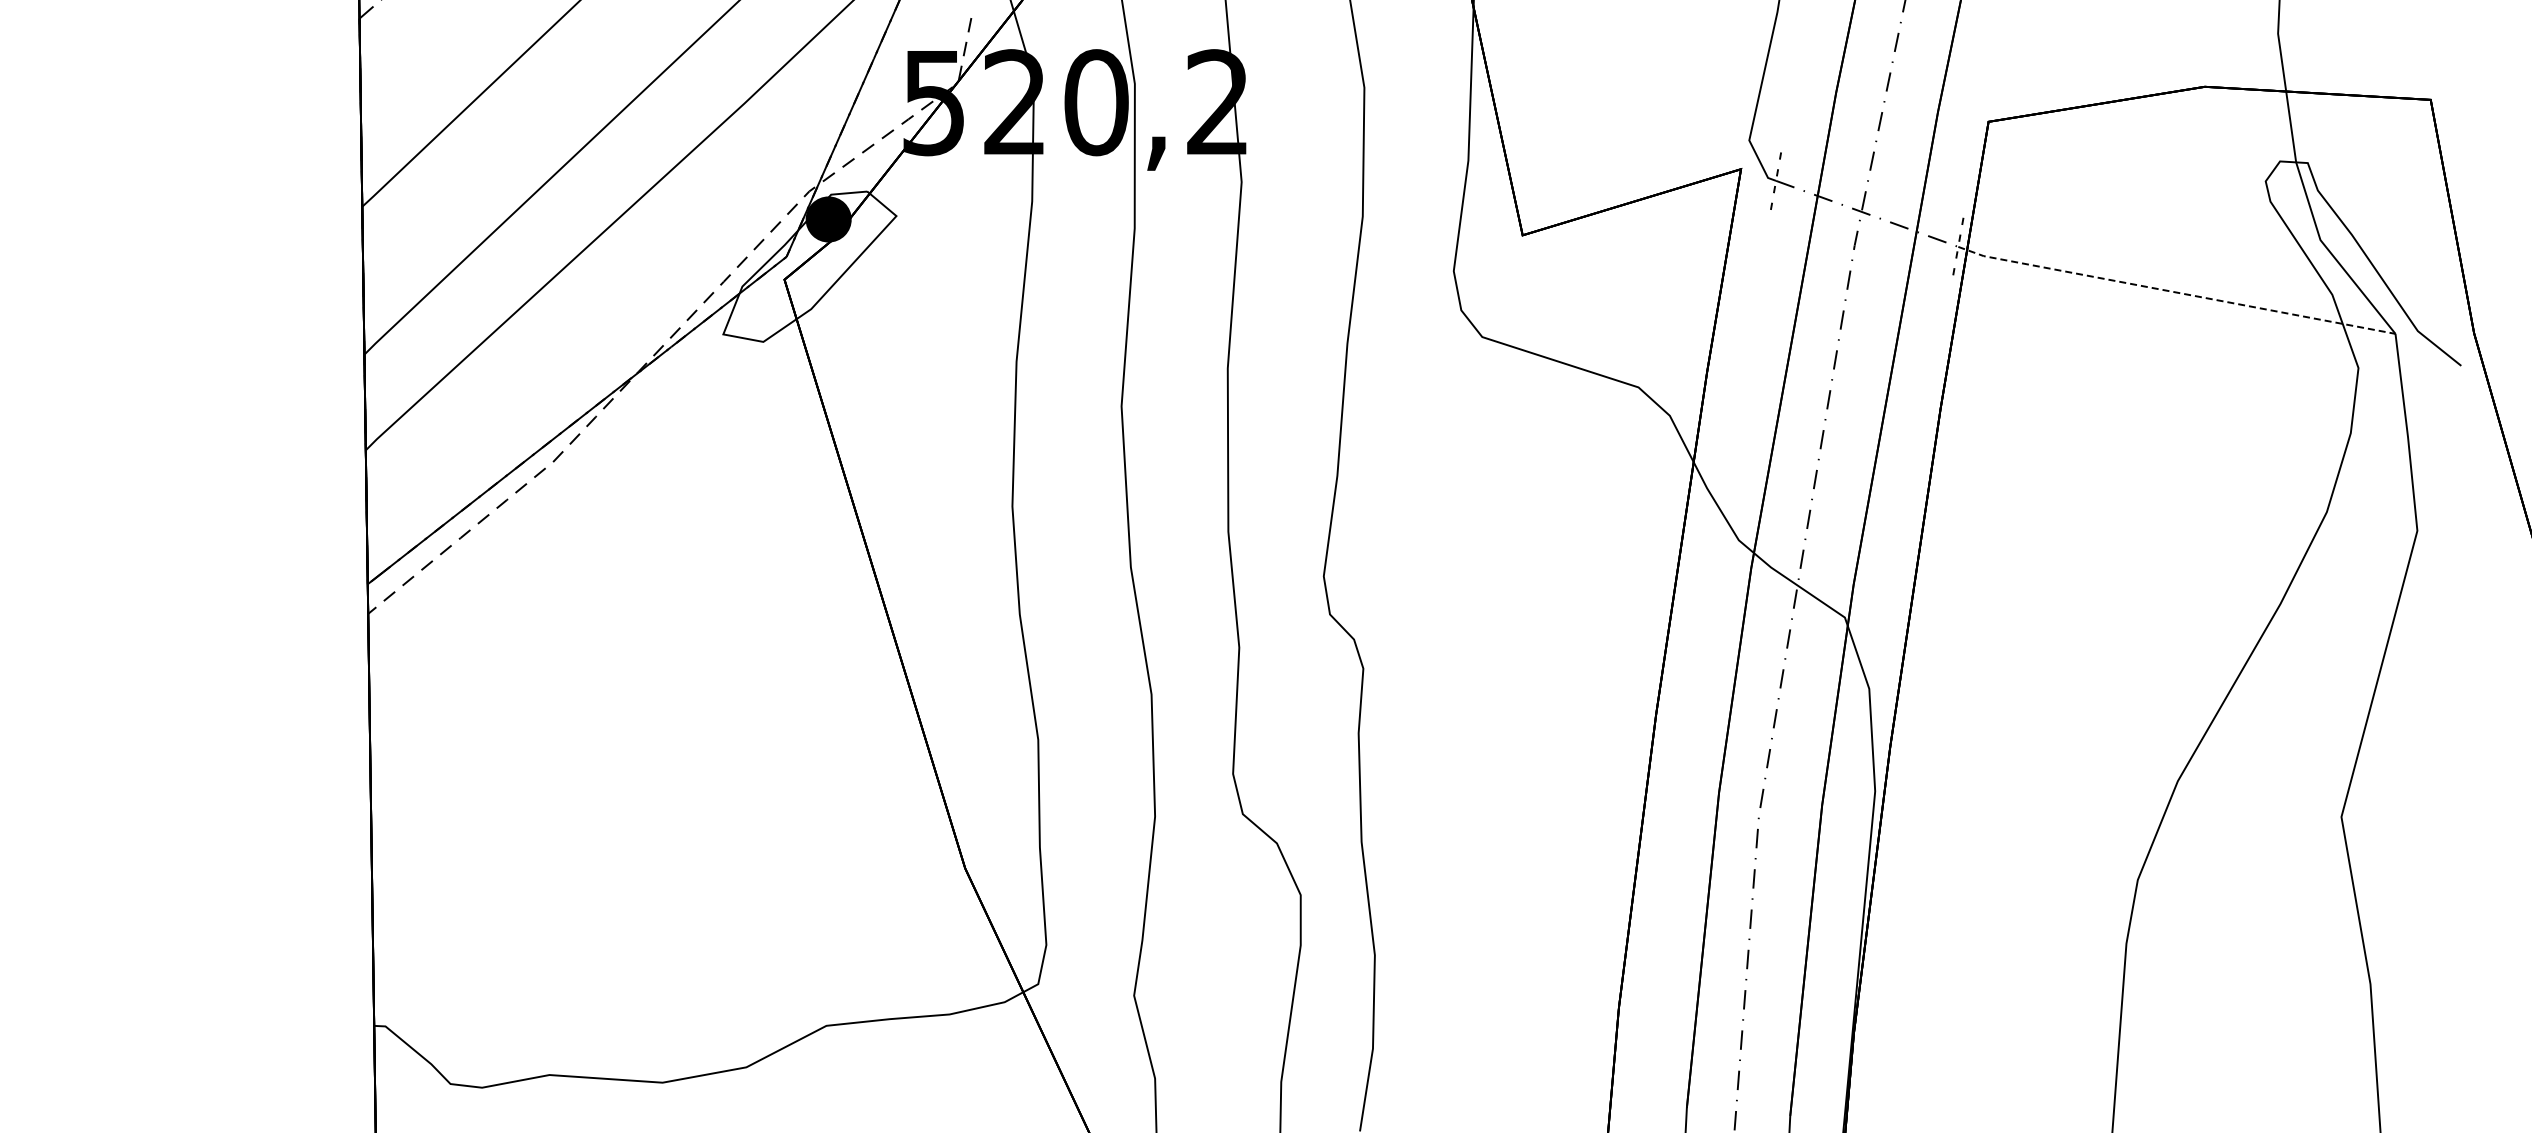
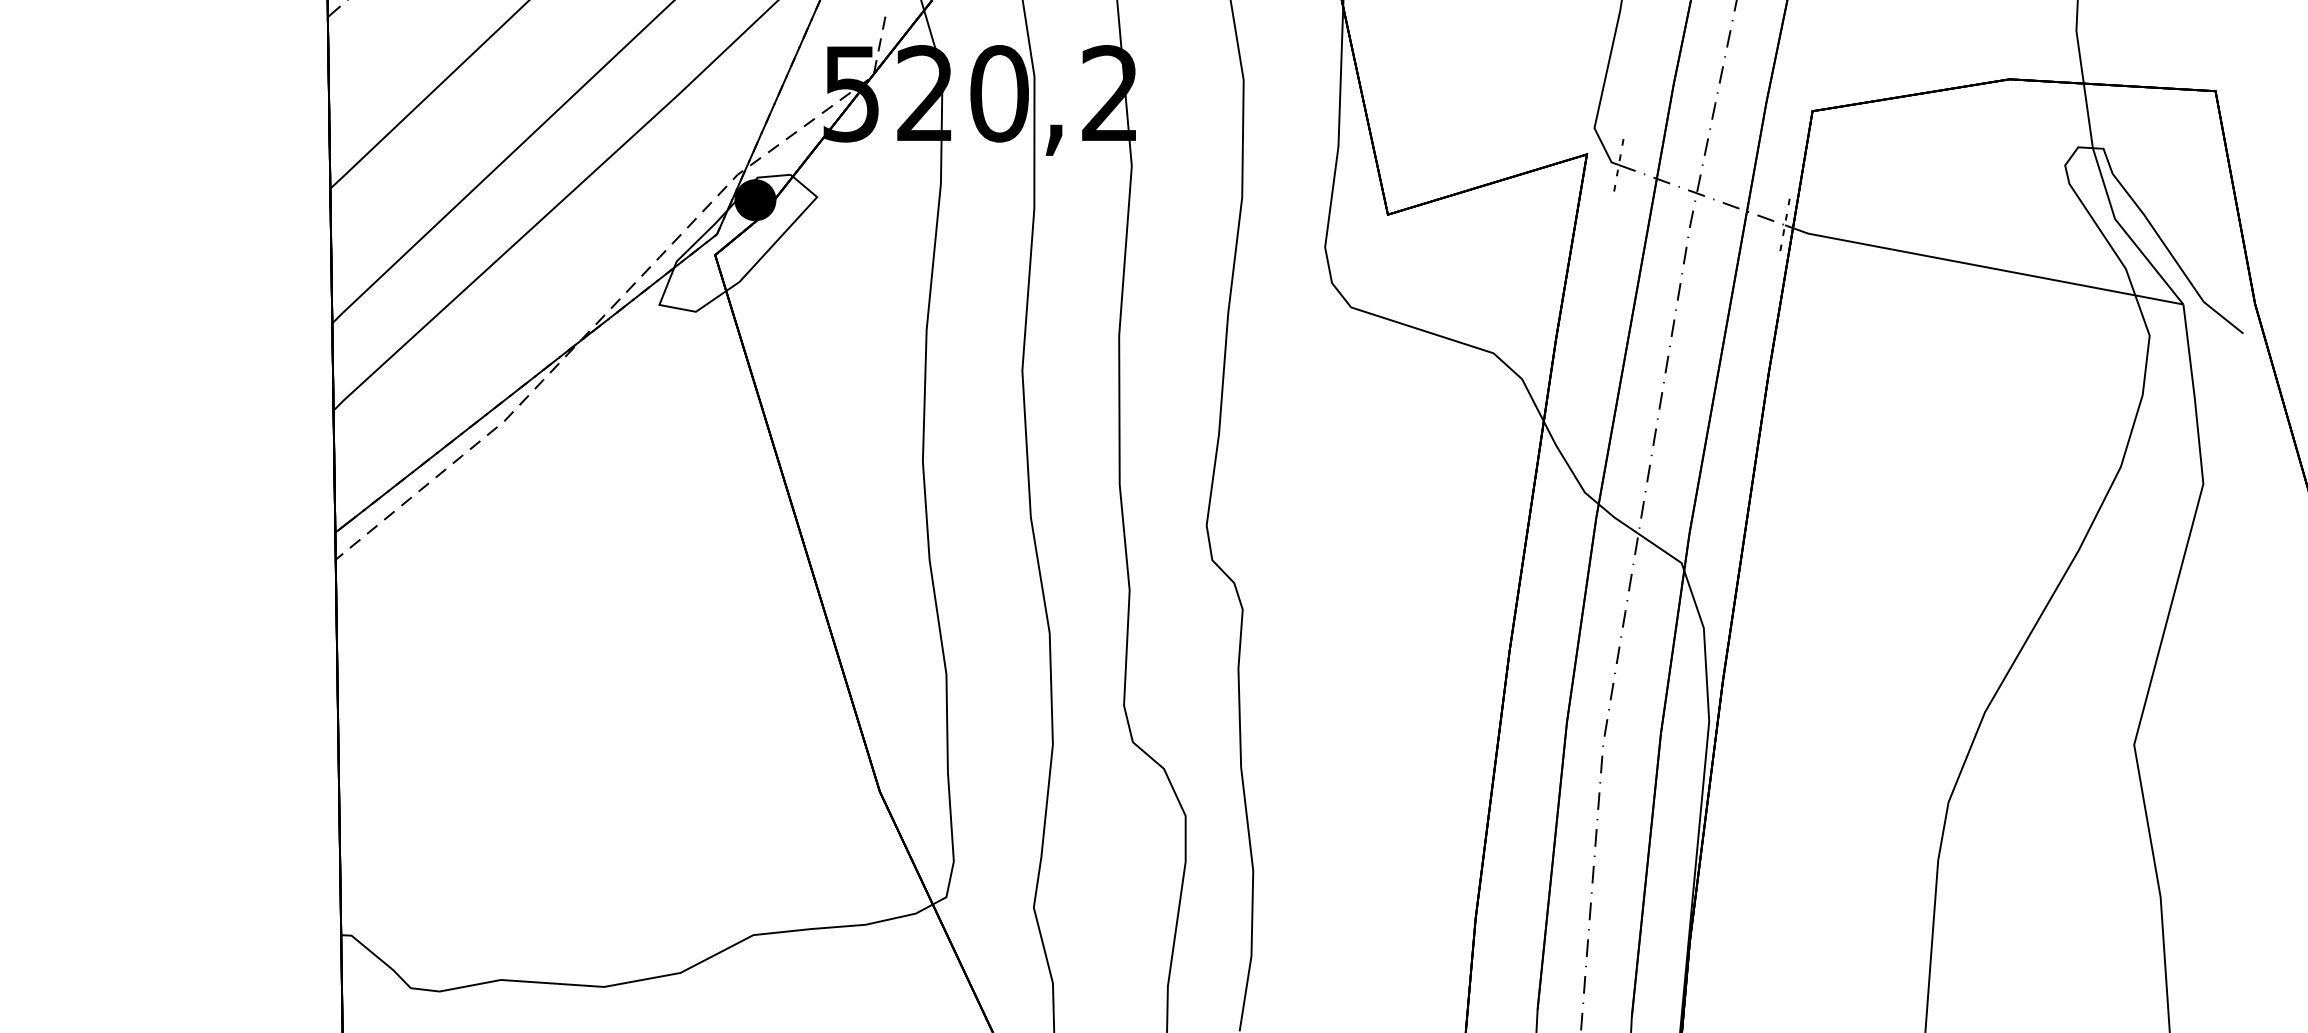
line: (2175, 292) -> (1982, 266), dashed -> solid

